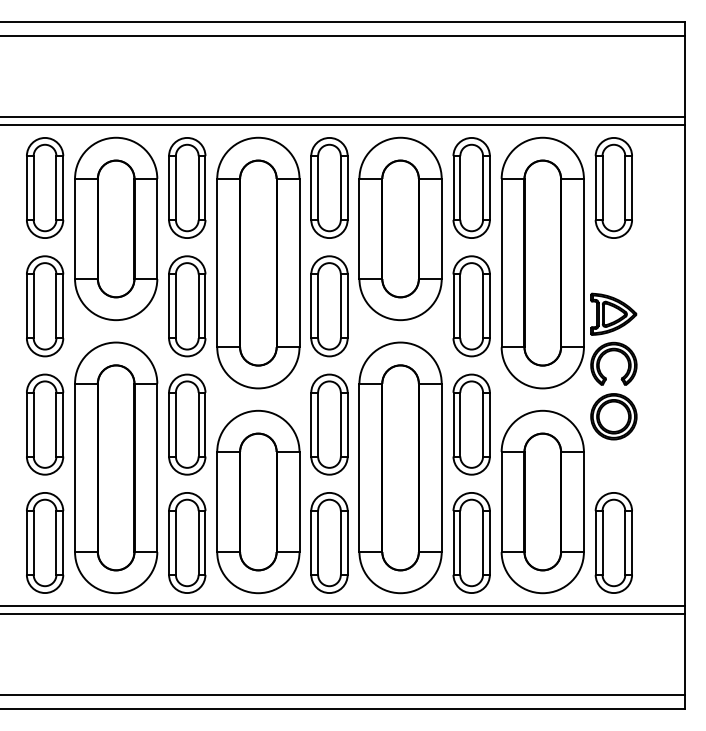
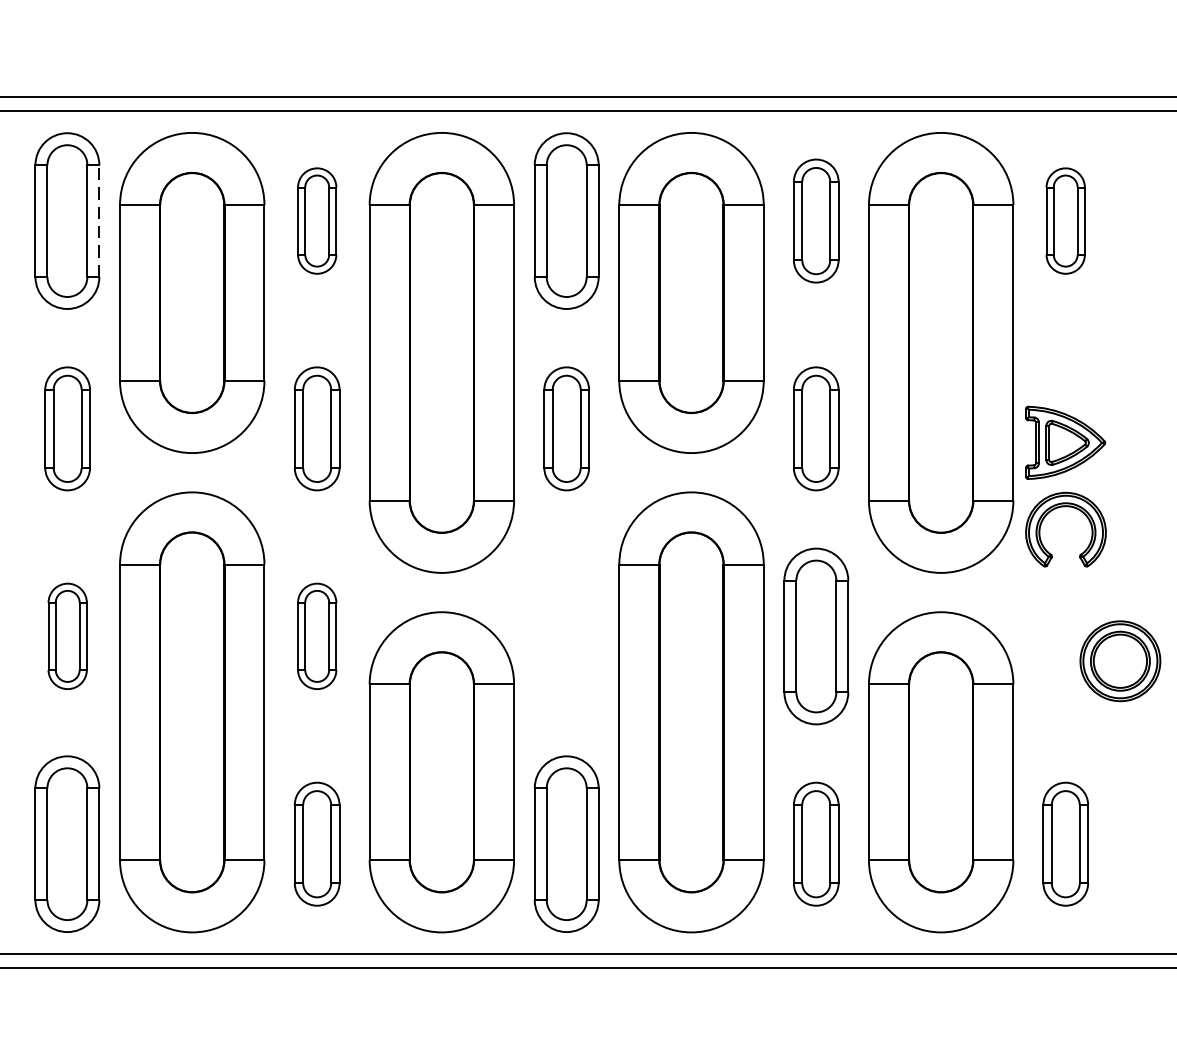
part: (187, 187) -> (317, 220), size x0.6
part: (471, 187) -> (816, 220), size x0.7
part: (613, 187) -> (1065, 220), size x0.6
line: (63, 188) -> (99, 221), solid -> dashed
part: (45, 306) -> (68, 429), size x0.7
part: (187, 306) -> (317, 429), size x0.7
part: (329, 306) -> (566, 429), size x0.7
part: (471, 306) -> (816, 429), size x0.7
part: (613, 416) -> (1119, 660), moved
part: (45, 424) -> (68, 636), size x0.6
part: (187, 424) -> (317, 636), size x0.6
part: (329, 424) -> (566, 636), removed
part: (187, 542) -> (317, 843), size x0.7
part: (471, 542) -> (816, 843), size x0.7
part: (613, 542) -> (1065, 843), size x0.7

